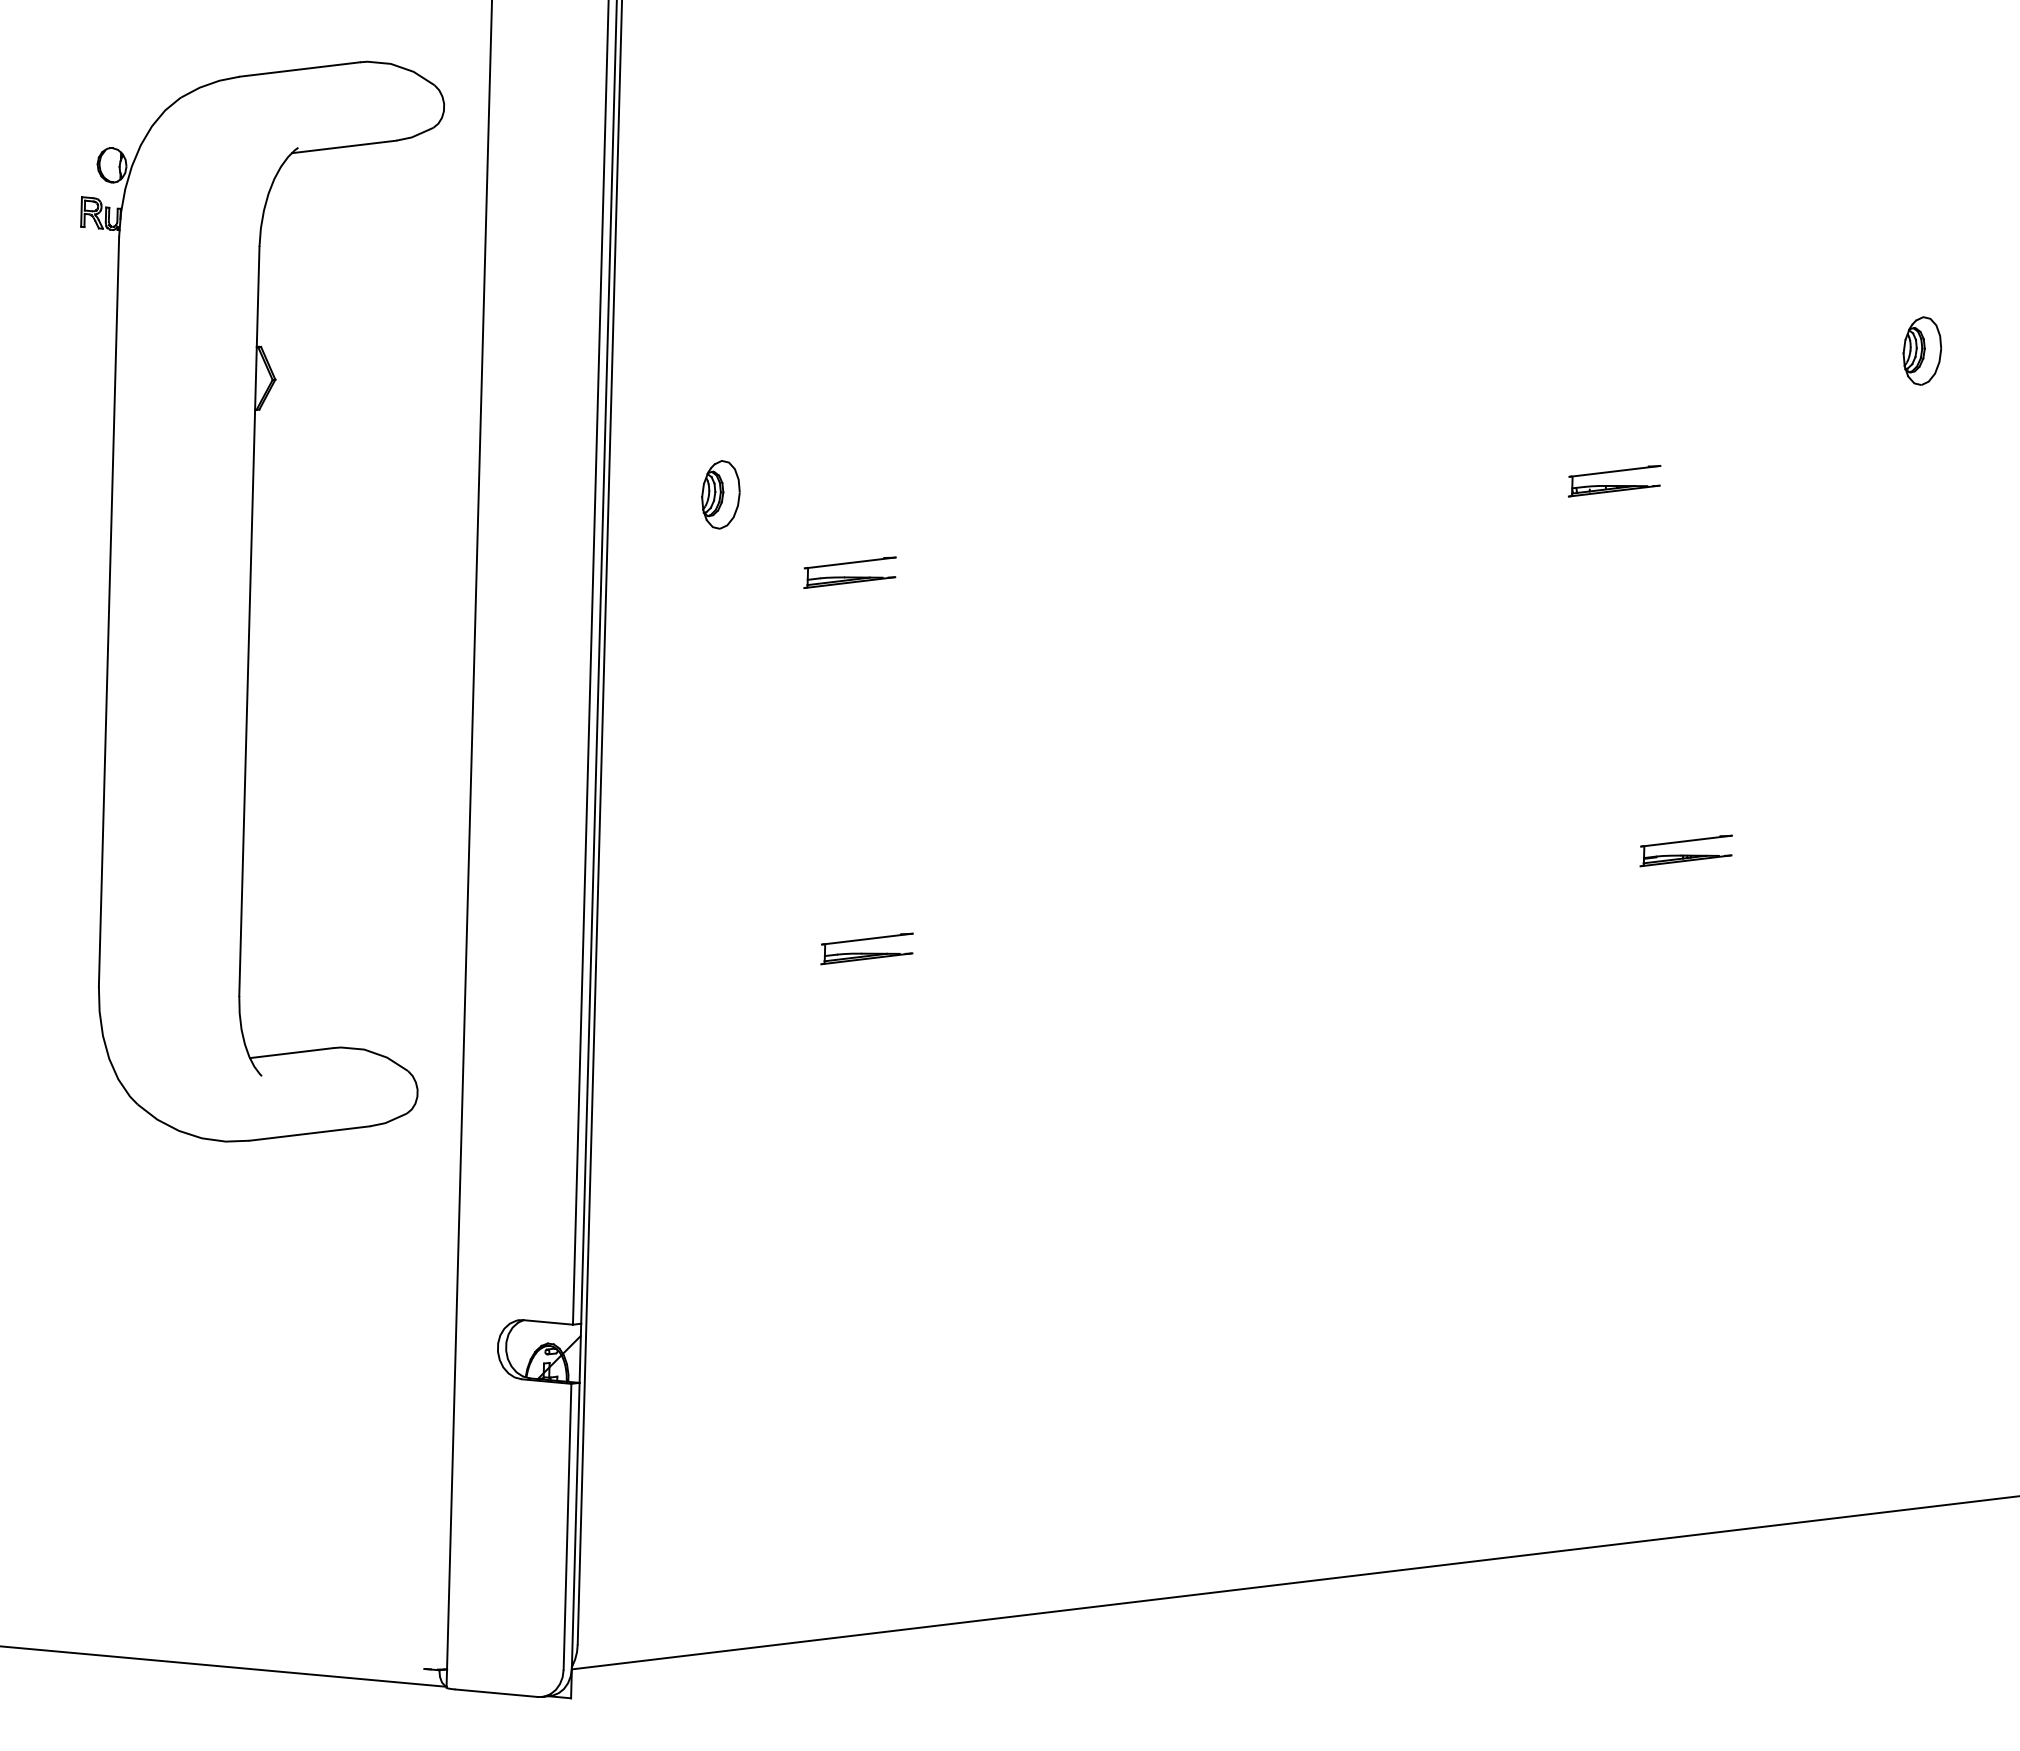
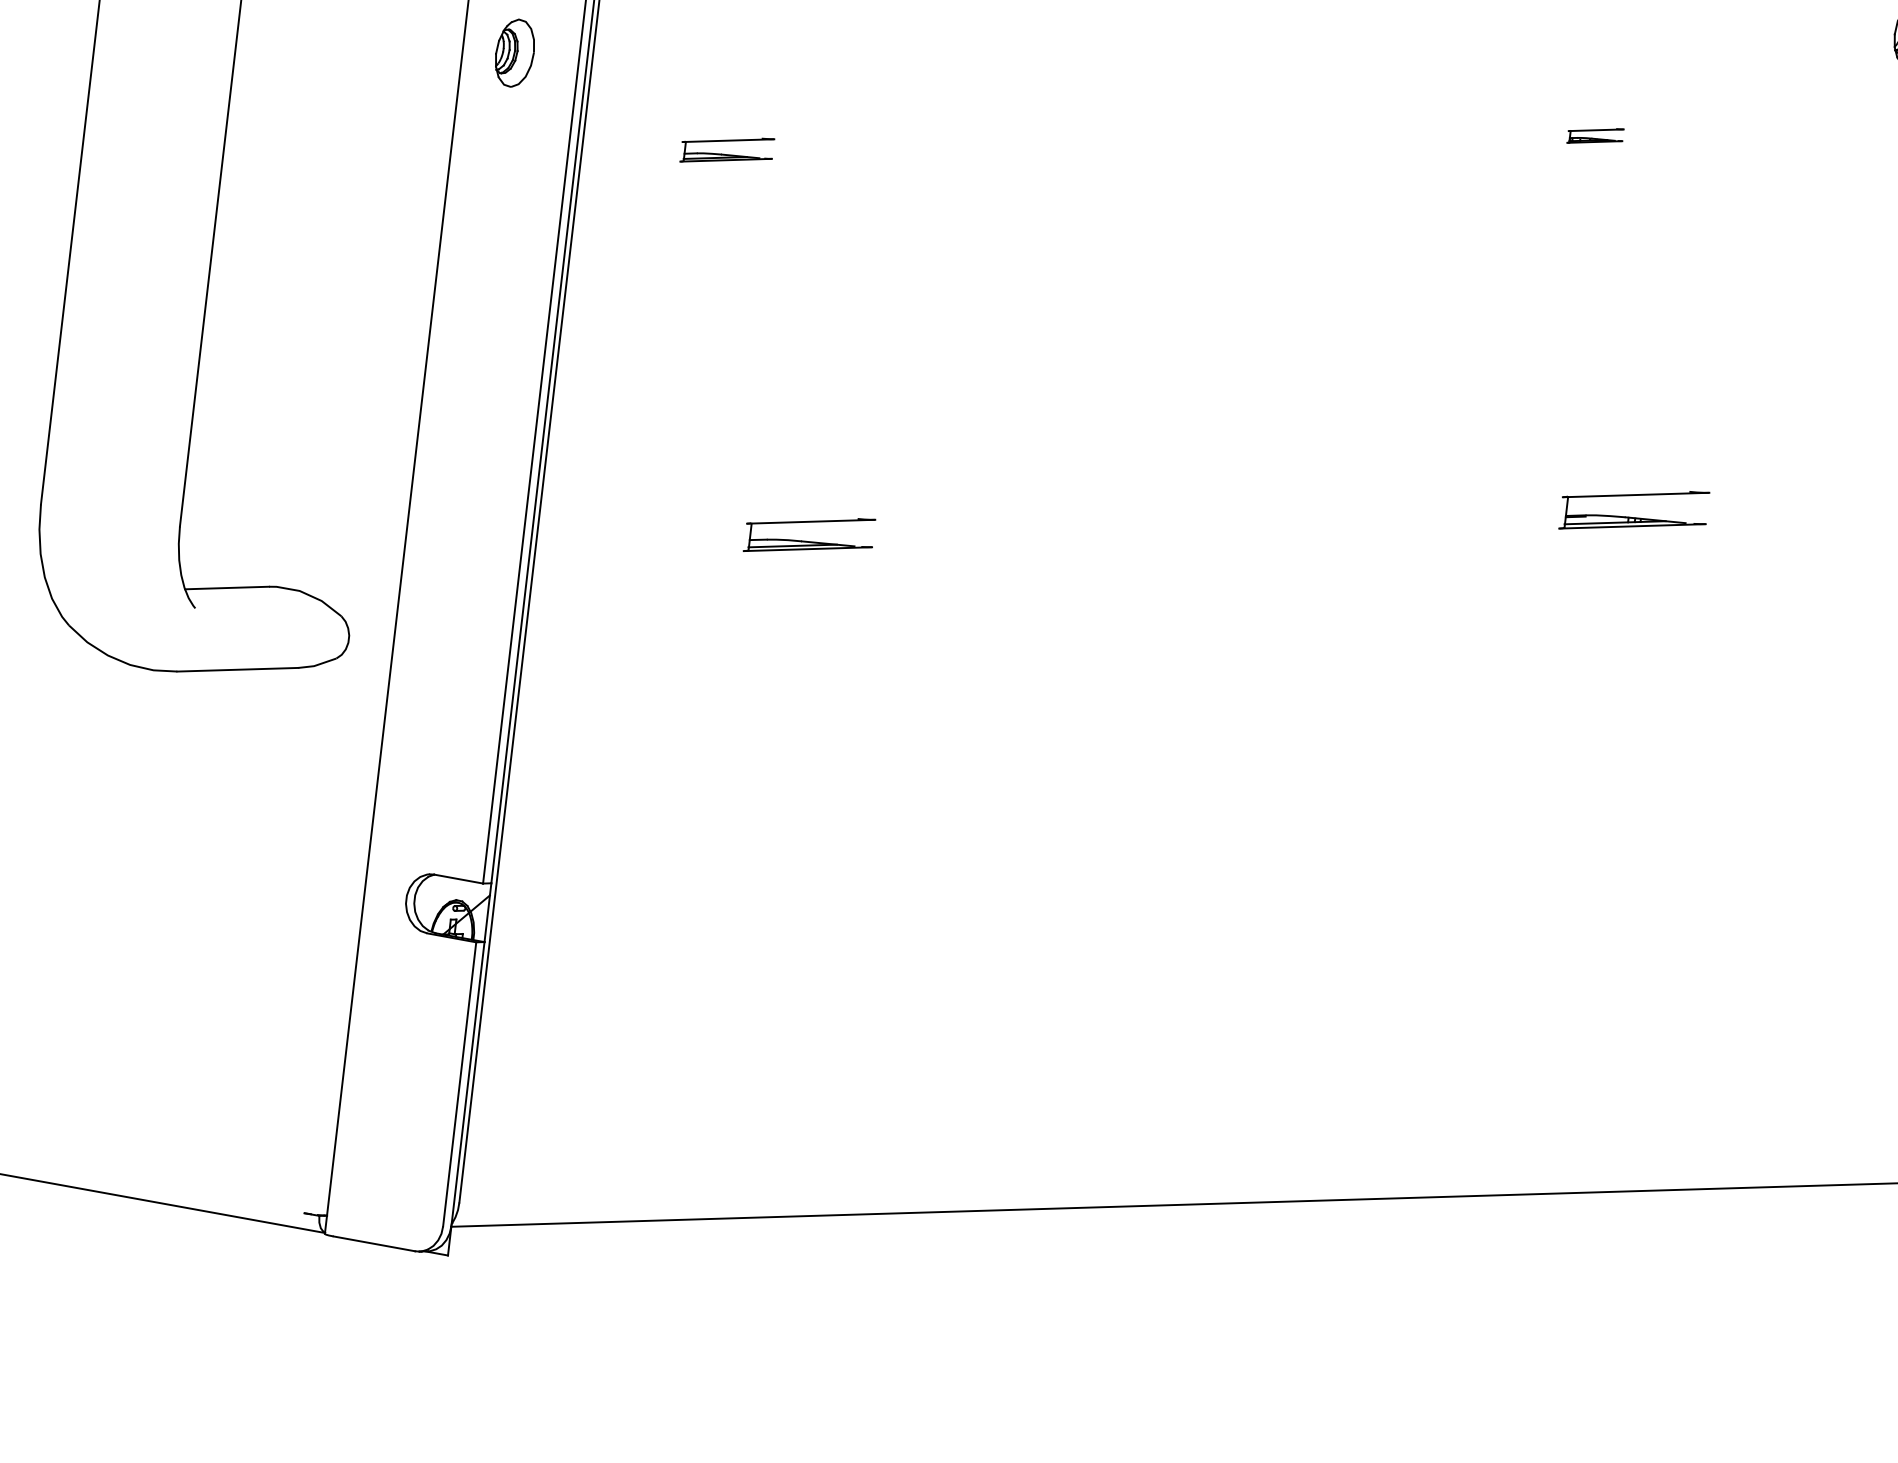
part: (1614, 481) -> (1595, 136), size x0.6
part: (720, 494) -> (514, 52), moved
part: (849, 572) -> (726, 150), moved
part: (1685, 850) -> (1633, 510), size x1.6
part: (866, 948) -> (808, 534), size x1.4

